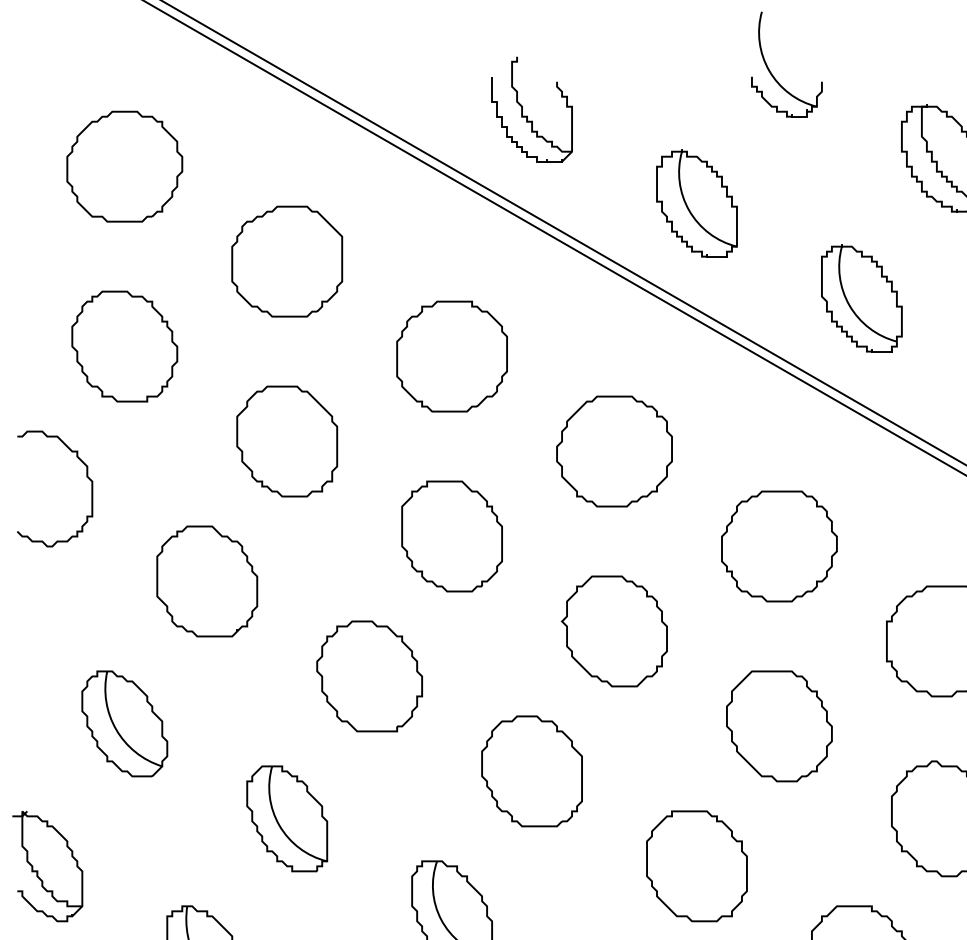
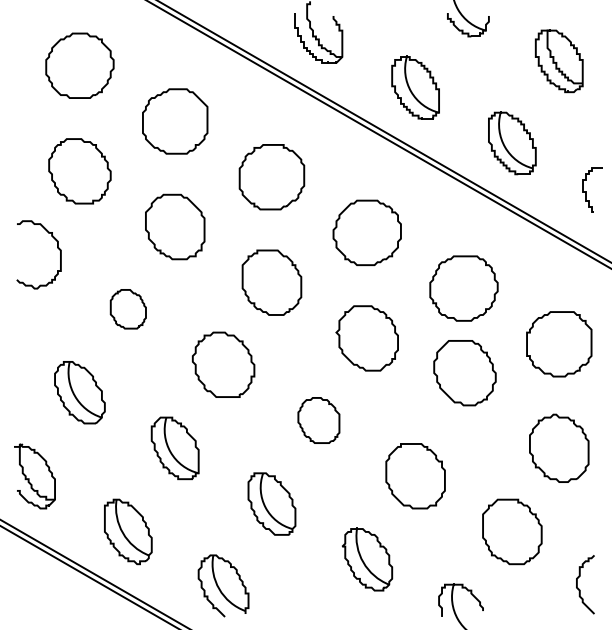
part: (207, 582) -> (128, 309), size x0.6
part: (778, 727) -> (464, 373), moved
part: (531, 771) -> (318, 420), size x0.7

